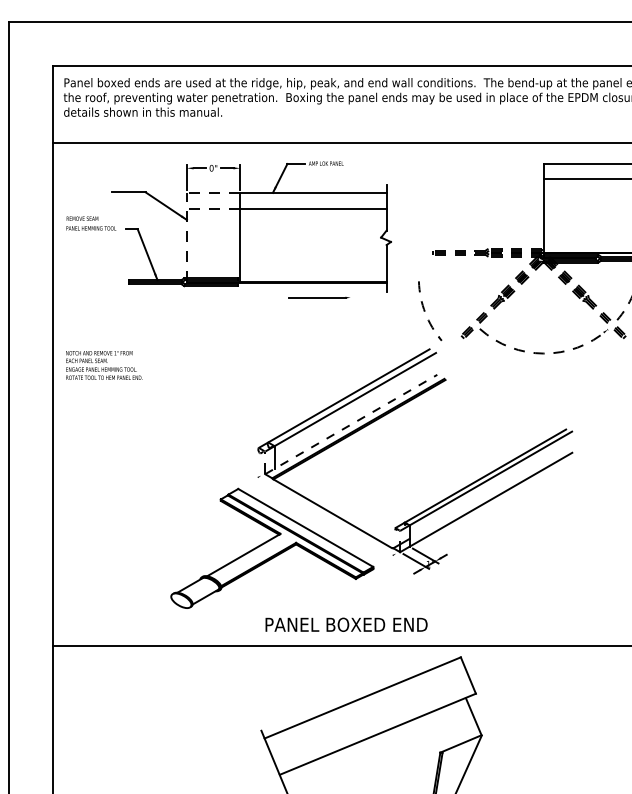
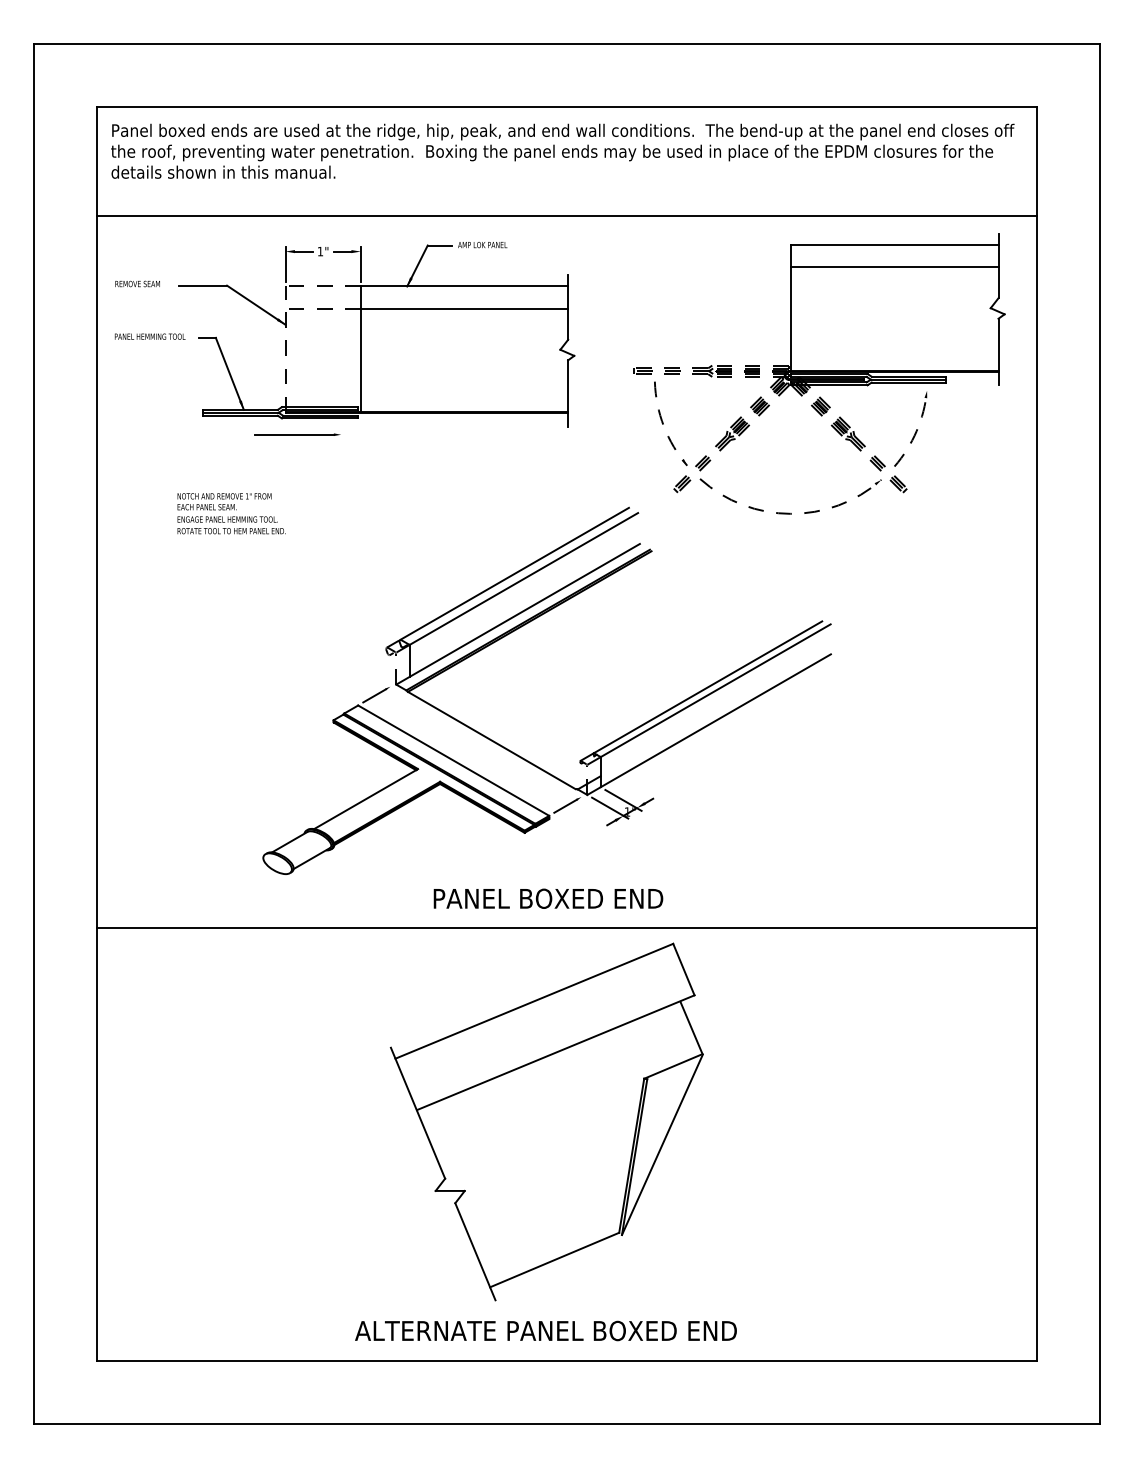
text: (211, 168) -> (320, 251), 0" -> 1"
text: (82, 218) -> (137, 283), moved
line: (319, 297) -> (297, 434), moved
part: (425, 310) -> (663, 423), moved
text: (104, 365) -> (231, 513), moved
line: (351, 424) -> (518, 614), dashed -> solid
line: (249, 481) -> (374, 695), added
line: (384, 559) -> (565, 805), added
text: (346, 624) -> (548, 898), moved

